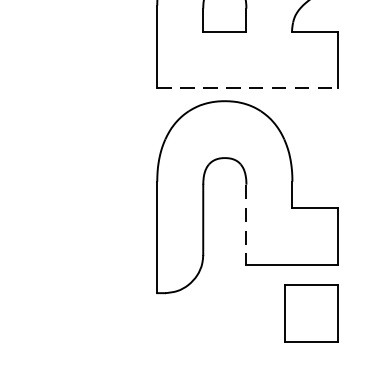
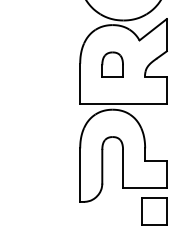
line: (249, 88) -> (124, 103), dashed -> solid
line: (247, 225) -> (123, 169), dashed -> solid

